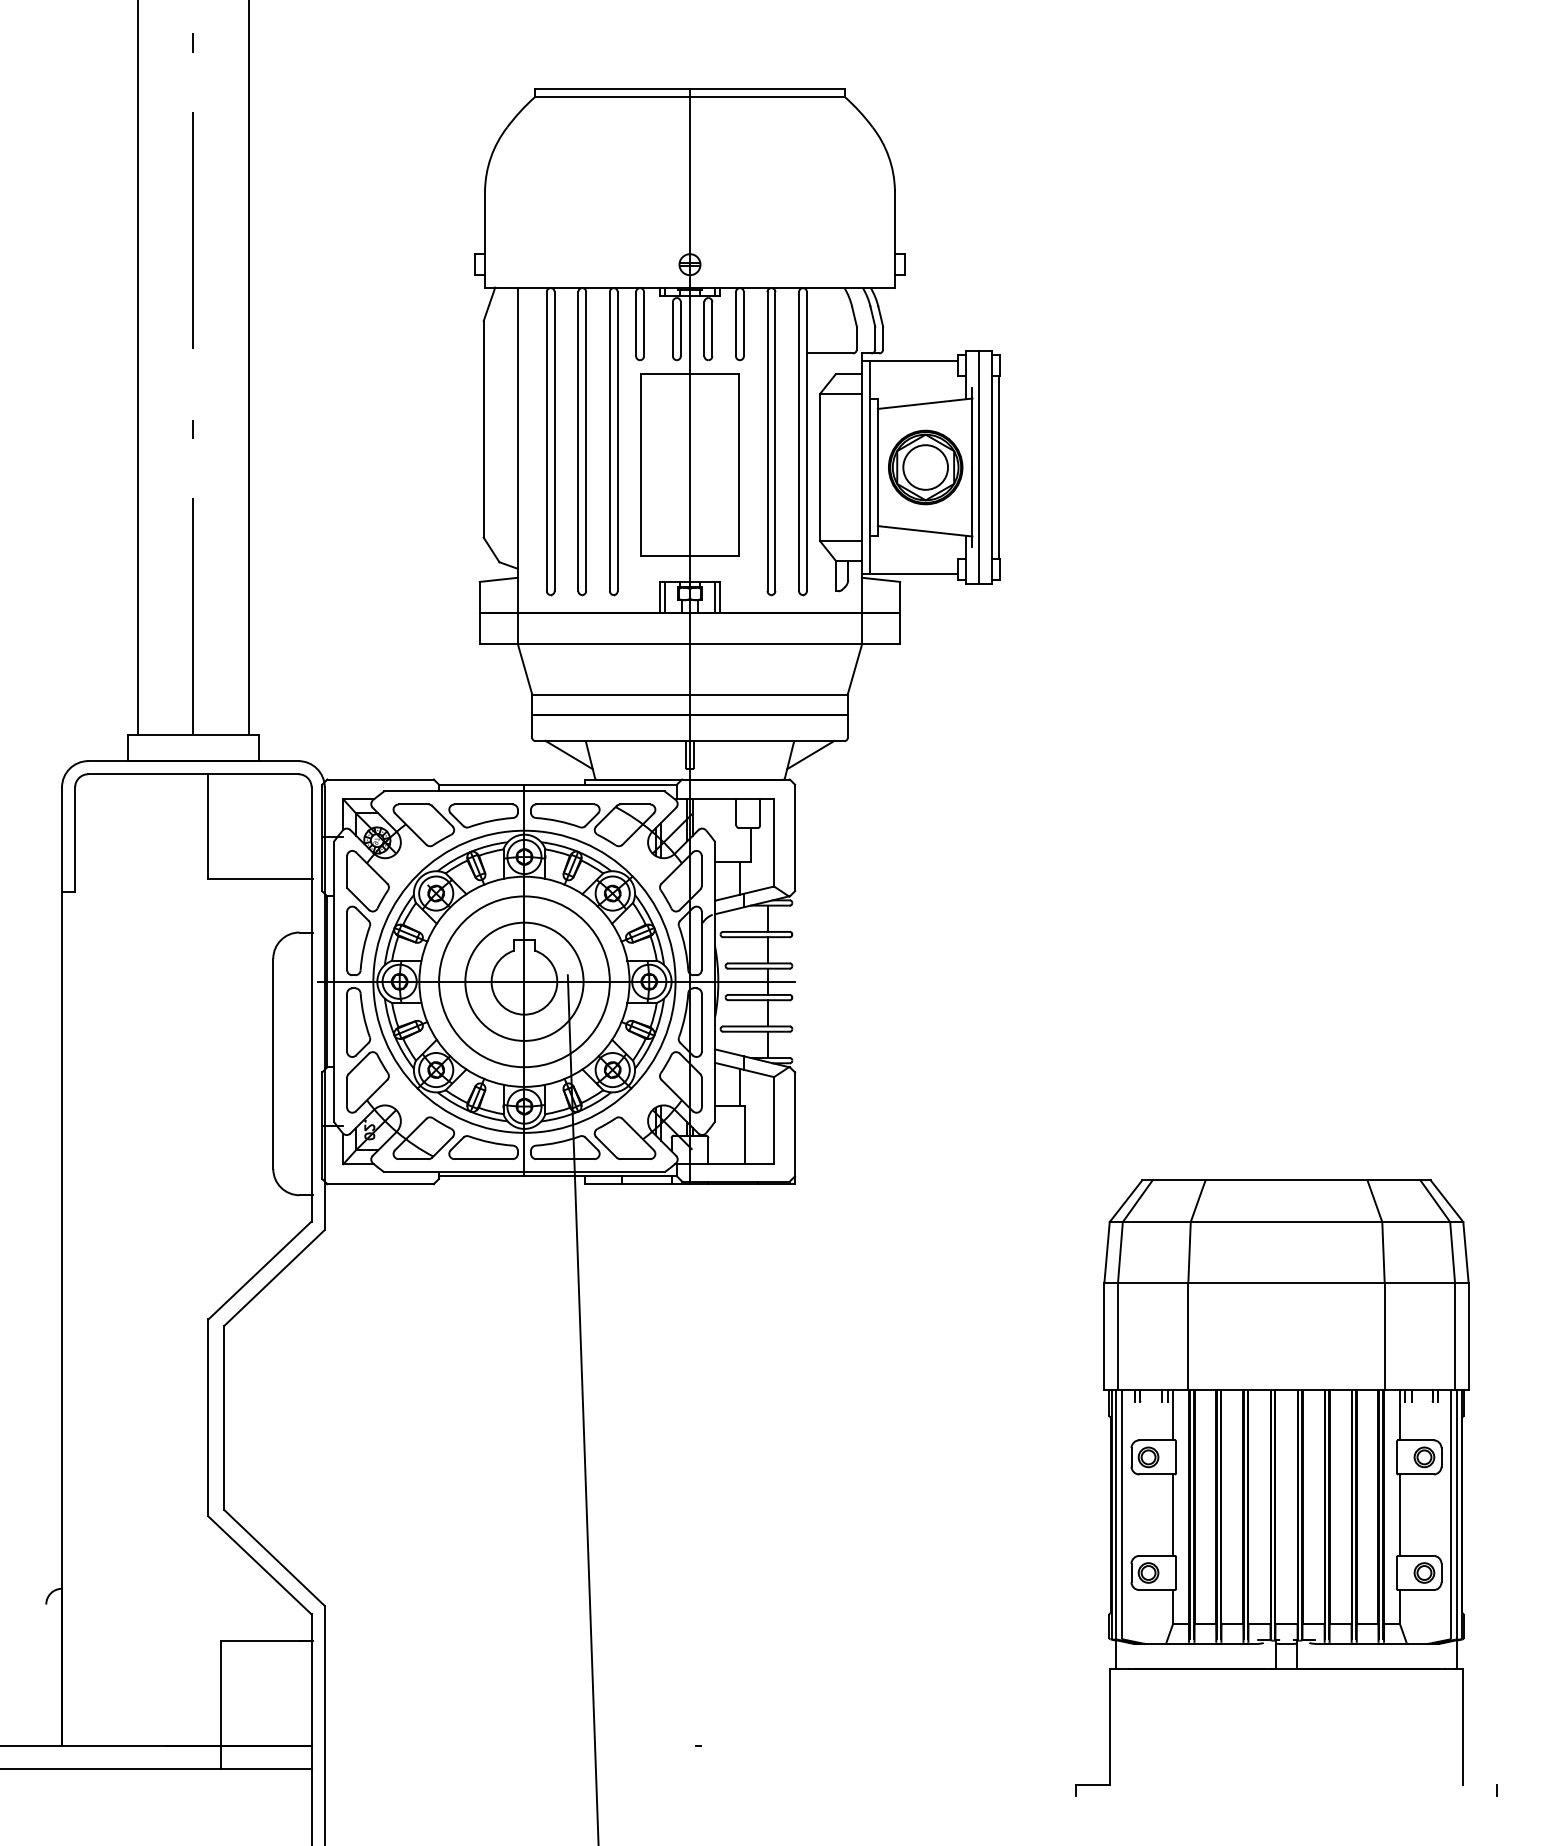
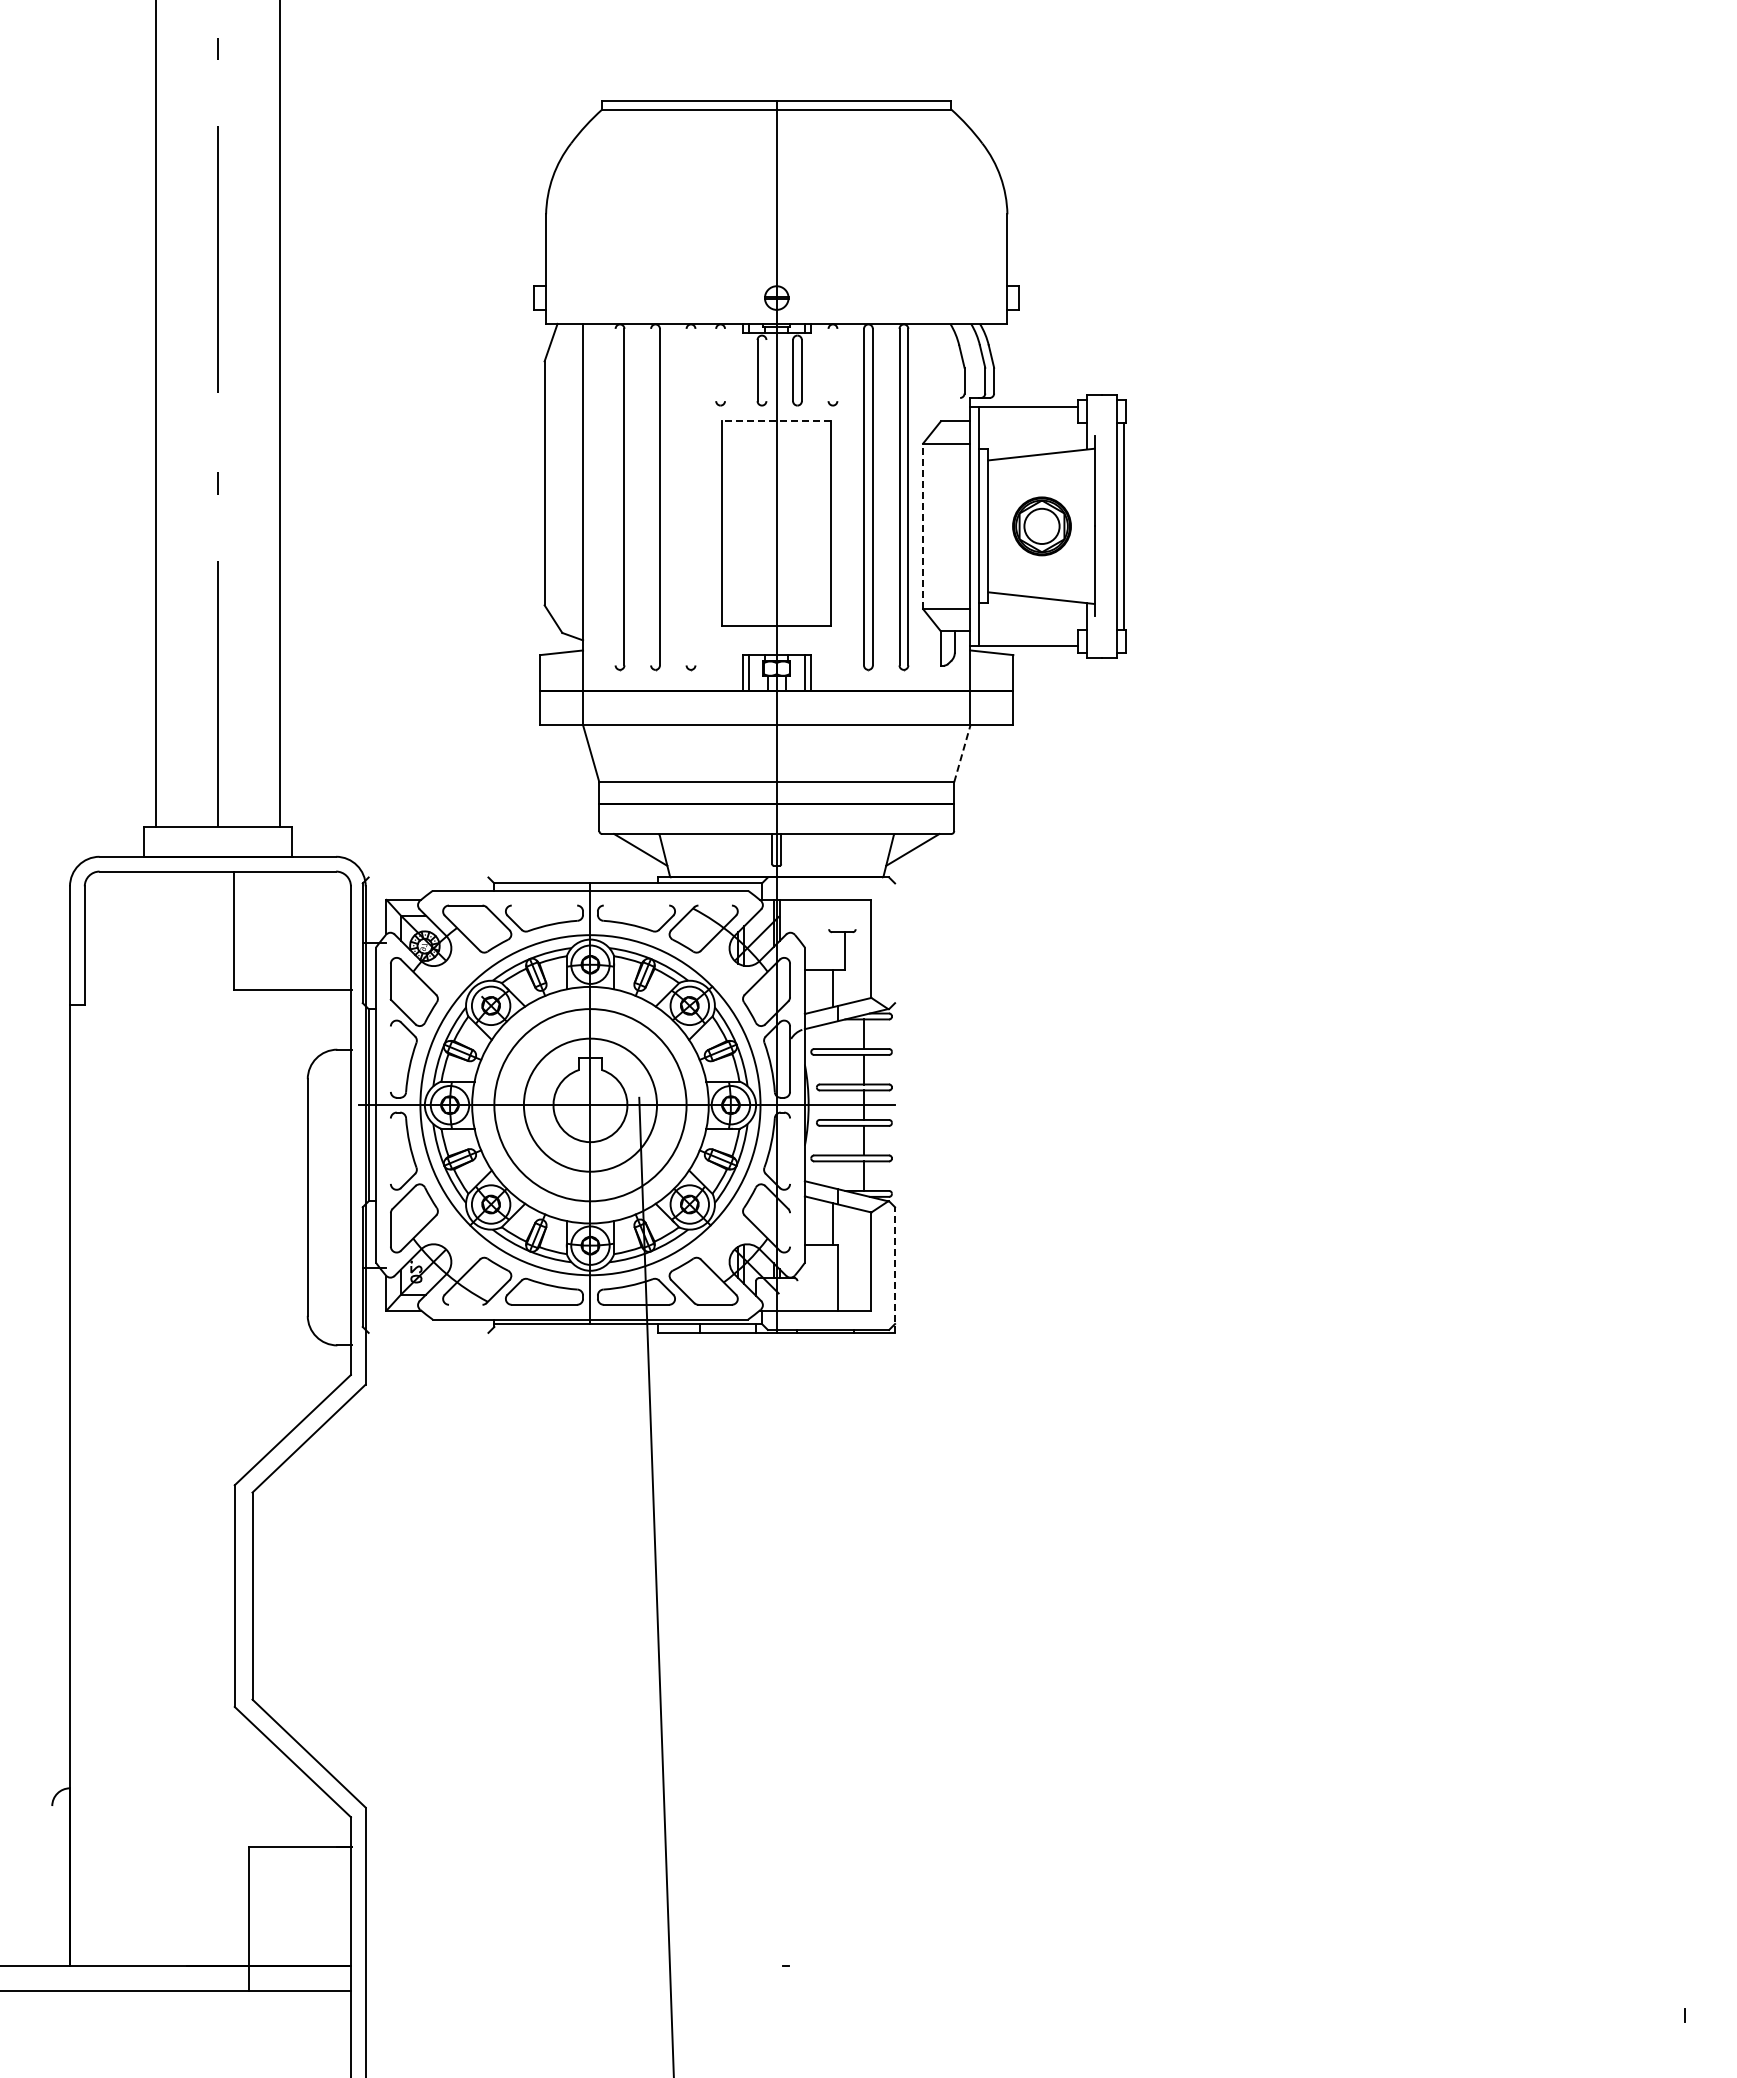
line: (636, 323) -> (716, 364), removed
line: (644, 323) -> (725, 364), removed
line: (735, 323) -> (828, 364), removed
line: (743, 323) -> (837, 364), removed
line: (680, 329) -> (766, 370), removed
line: (830, 353) -> (934, 397), removed
line: (689, 374) -> (776, 421), solid -> dashed
line: (546, 440) -> (615, 496), removed
line: (578, 440) -> (651, 496), removed
line: (609, 440) -> (686, 496), removed
line: (617, 440) -> (695, 496), removed
line: (979, 466) -> (1102, 525), removed
line: (820, 467) -> (923, 526), solid -> dashed
part: (925, 467) -> (1041, 526), size x0.7
line: (855, 669) -> (962, 753), solid -> dashed
line: (380, 779) -> (428, 877), removed
line: (483, 804) -> (544, 905), removed
line: (565, 804) -> (636, 905), removed
line: (634, 804) -> (714, 905), removed
line: (736, 812) -> (829, 914), removed
line: (759, 812) -> (855, 914), removed
line: (795, 838) -> (895, 943), removed
line: (346, 940) -> (390, 1058), removed
line: (346, 1022) -> (390, 1150), removed
line: (702, 1022) -> (790, 1150), removed
line: (702, 1092) -> (790, 1229), removed
line: (795, 1128) -> (895, 1270), solid -> dashed
line: (708, 1150) -> (797, 1295), removed
line: (413, 1158) -> (465, 1304), removed
line: (380, 1183) -> (428, 1332), removed
part: (1272, 1487) -> (1432, 1674), removed

